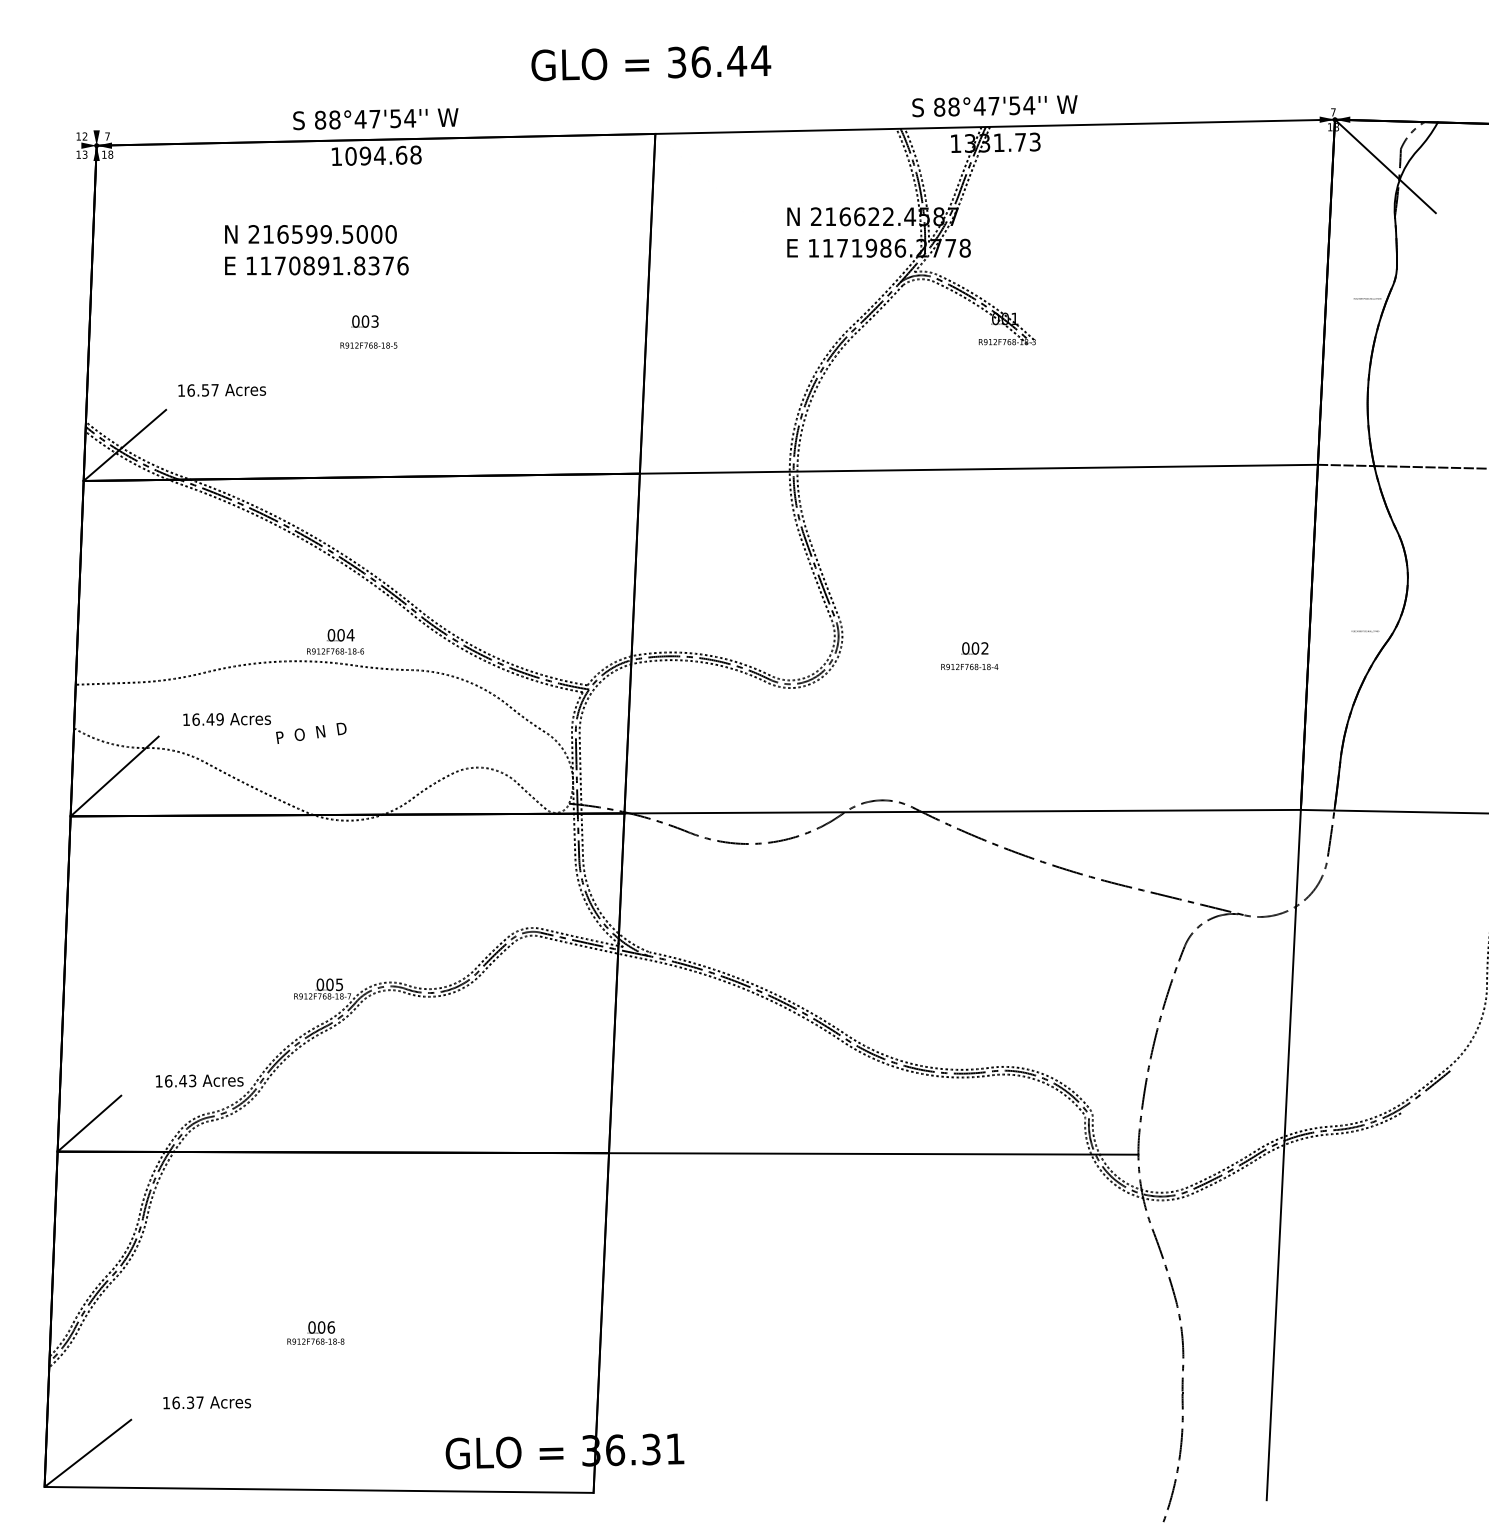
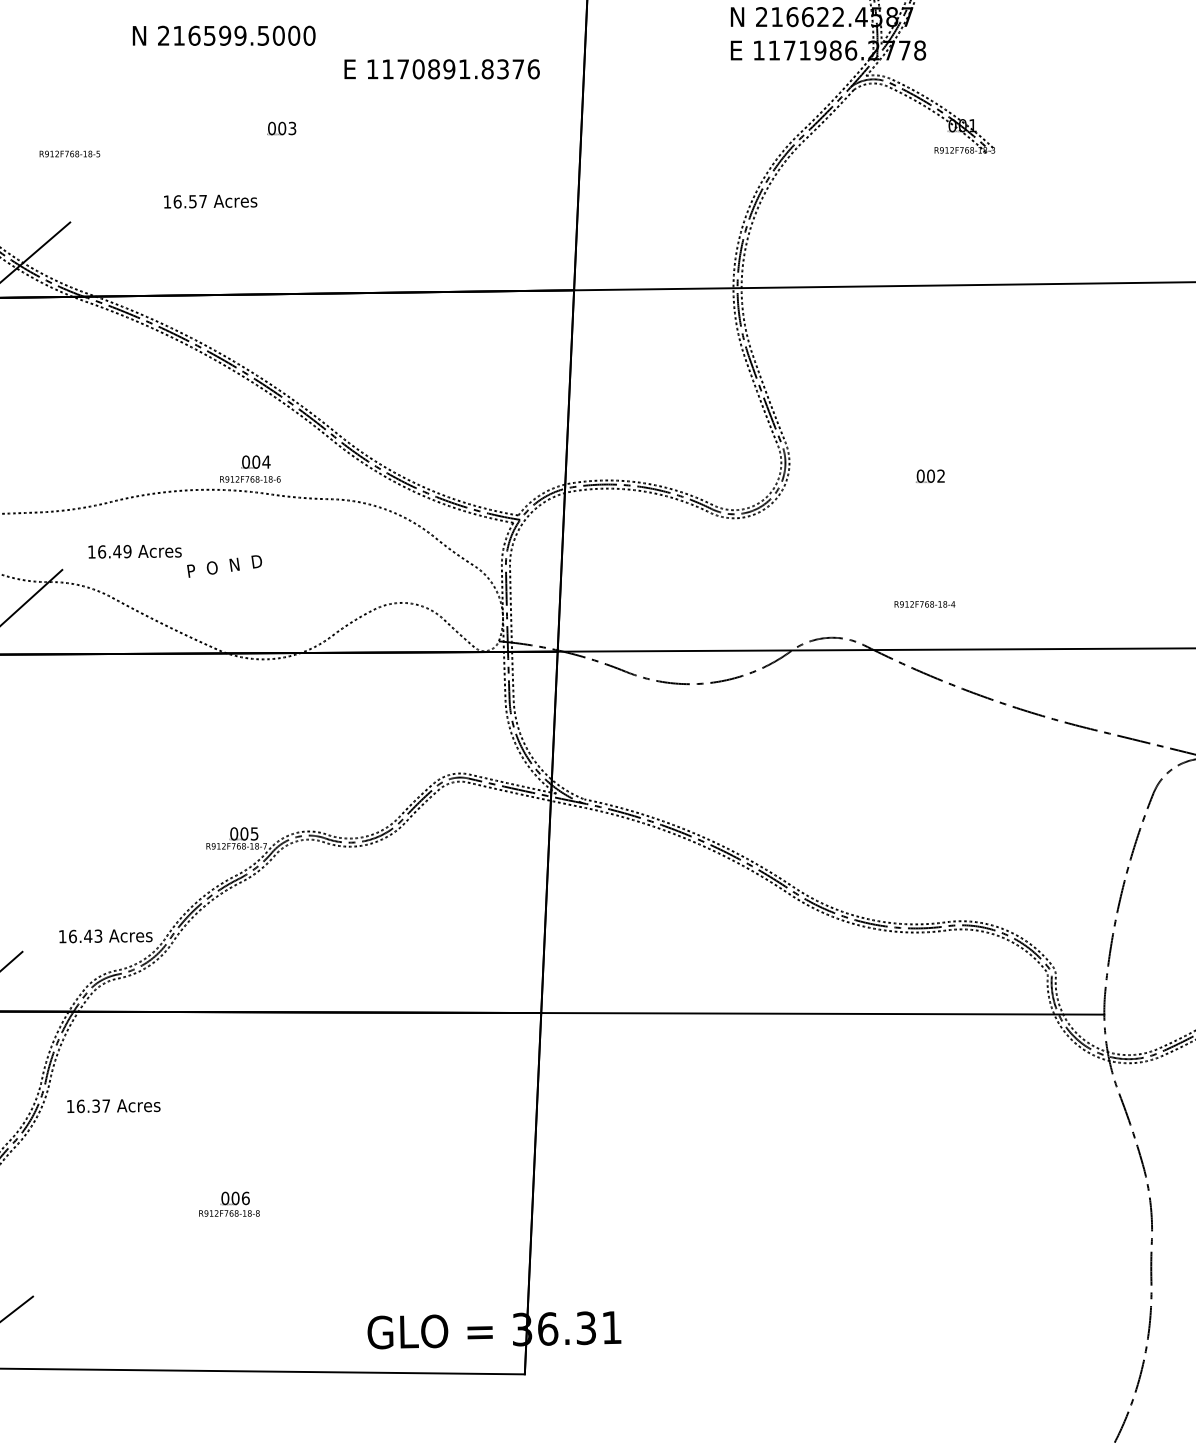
text: (316, 265) -> (441, 68), moved
text: (368, 345) -> (69, 153), moved
text: (222, 390) -> (210, 201), moved
text: (969, 666) -> (924, 603), moved
text: (207, 1402) -> (114, 1105), moved

